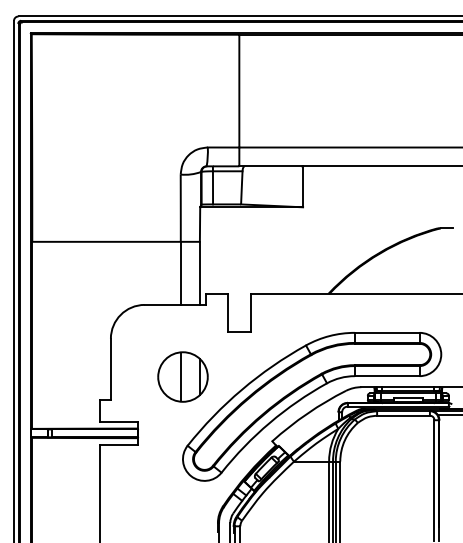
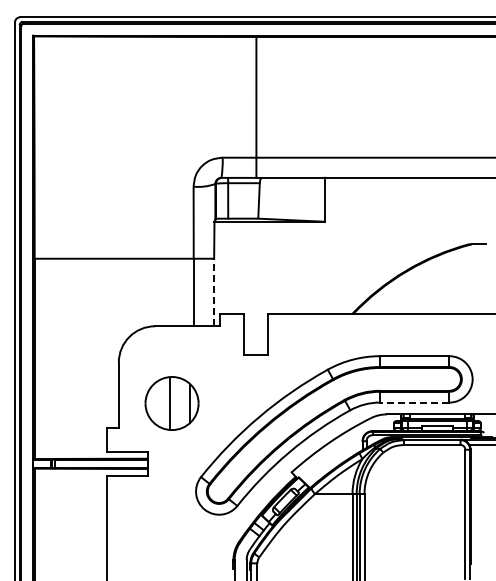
line: (200, 273) -> (214, 292), solid -> dashed
line: (386, 376) -> (414, 402), solid -> dashed
part: (182, 377) -> (171, 403), moved

